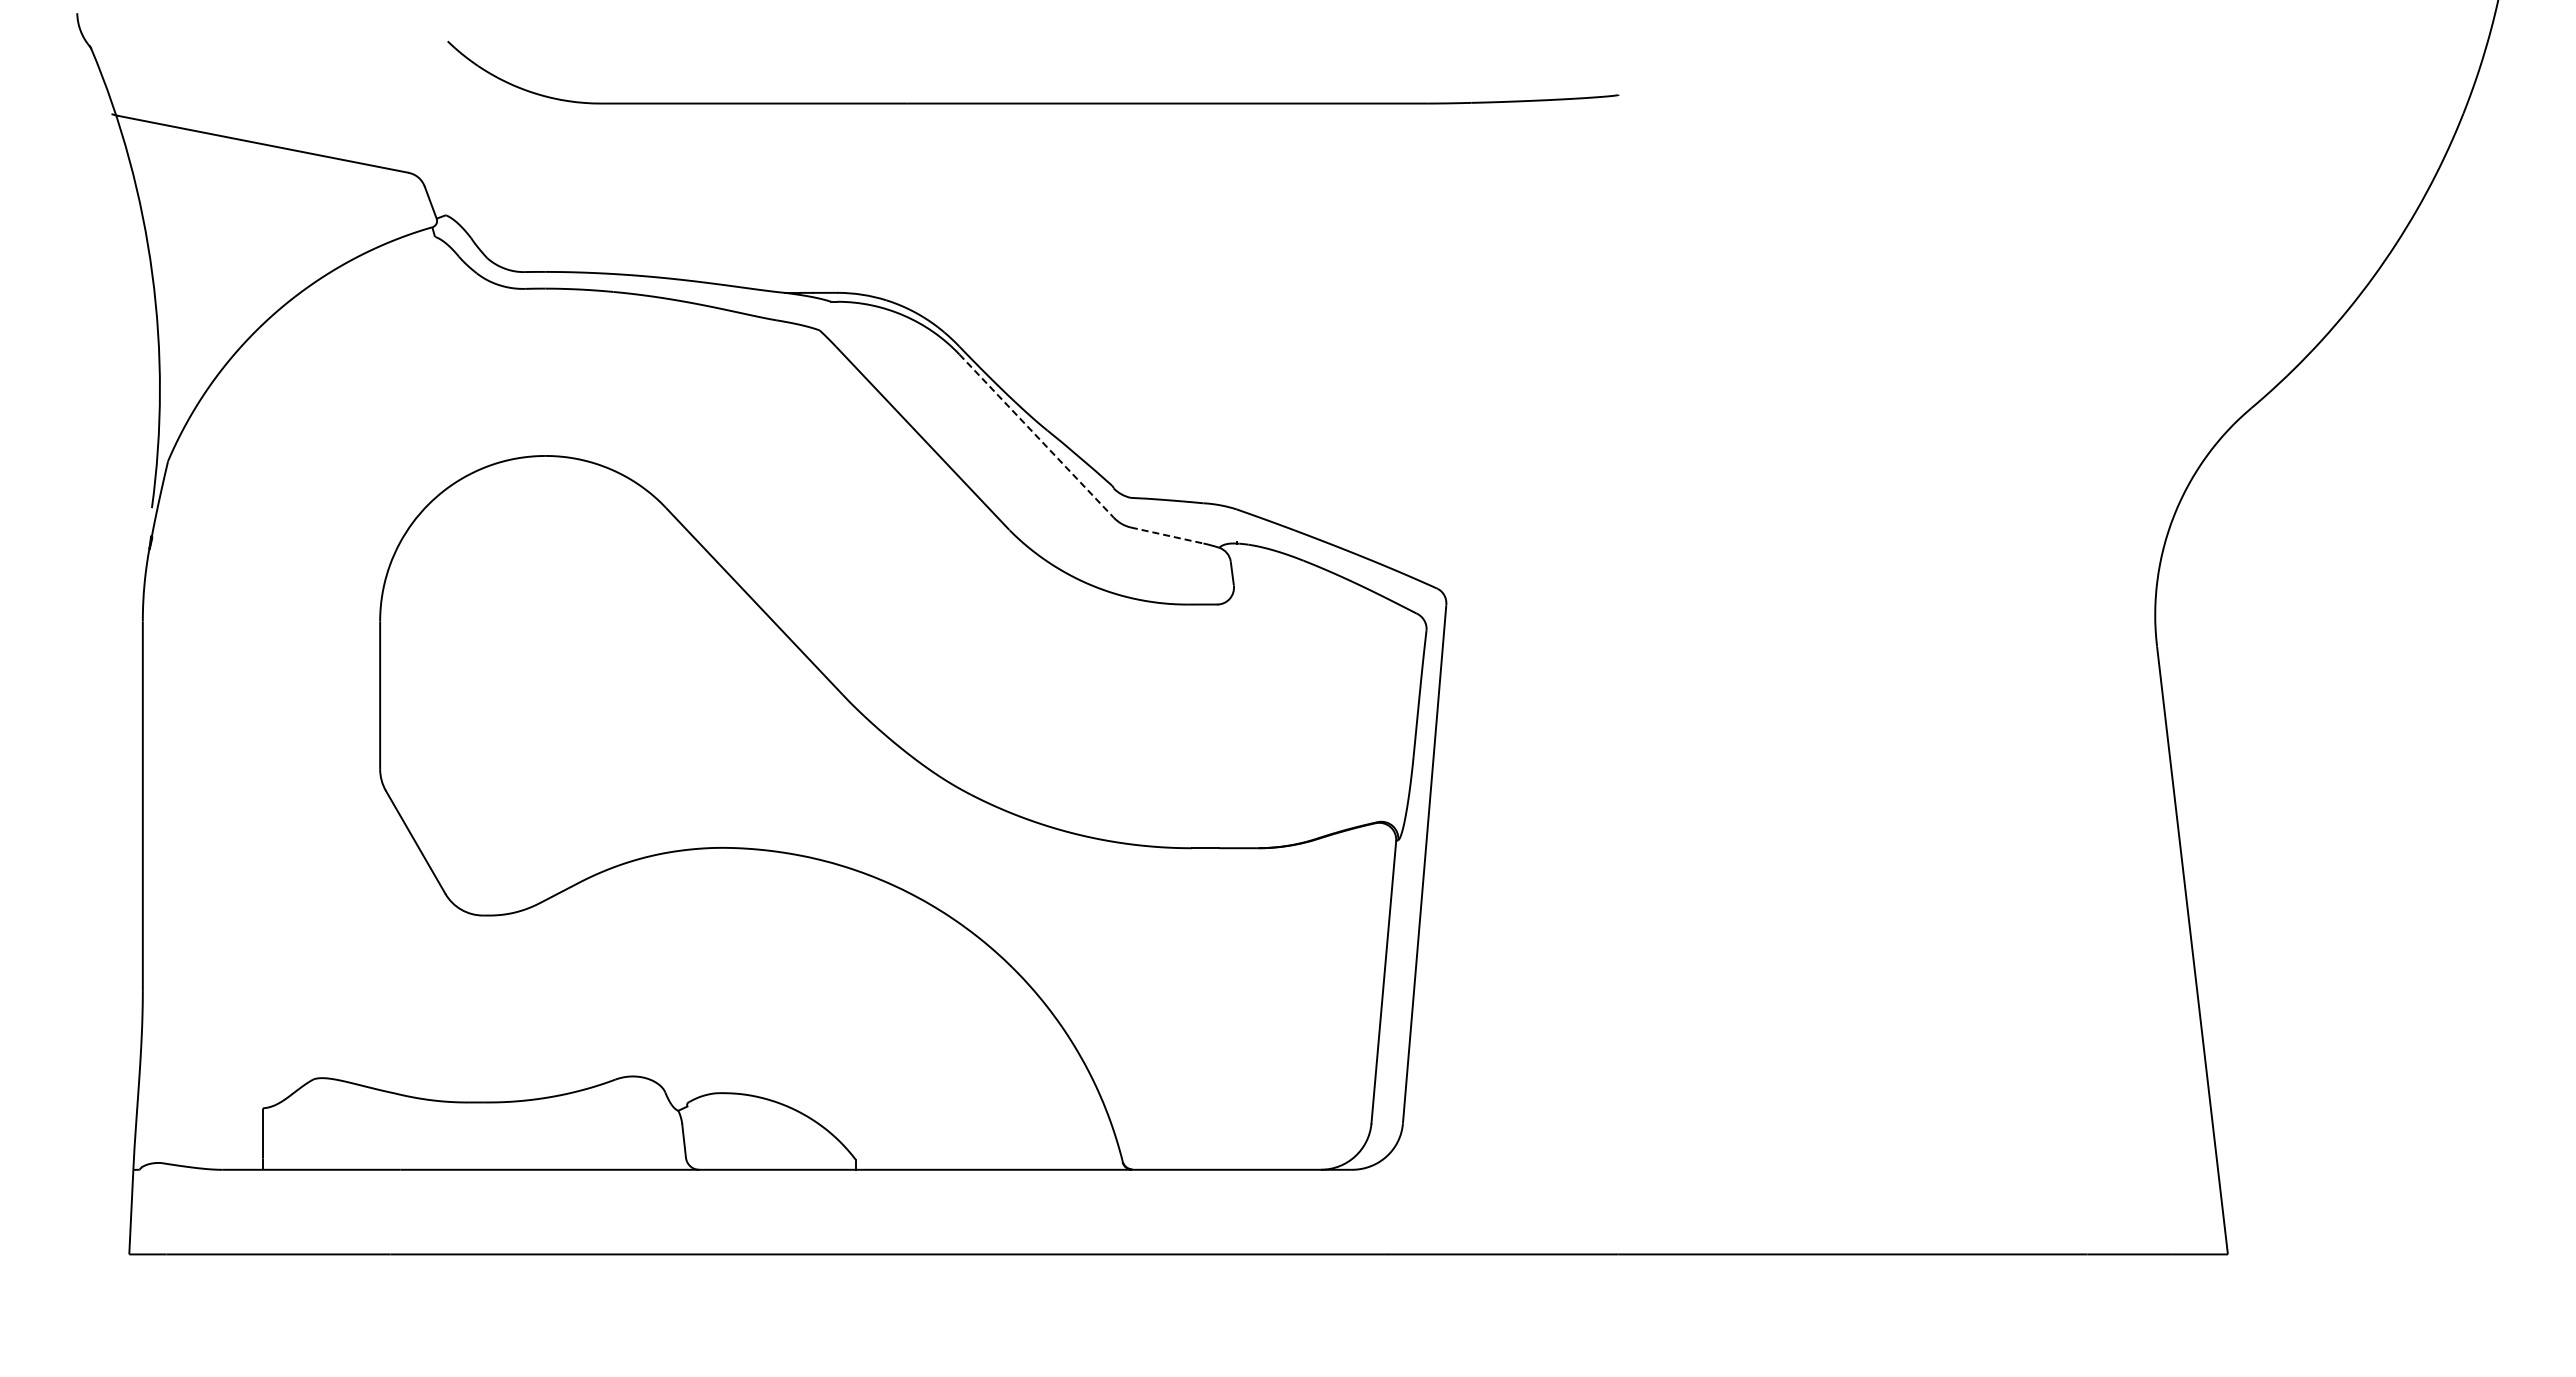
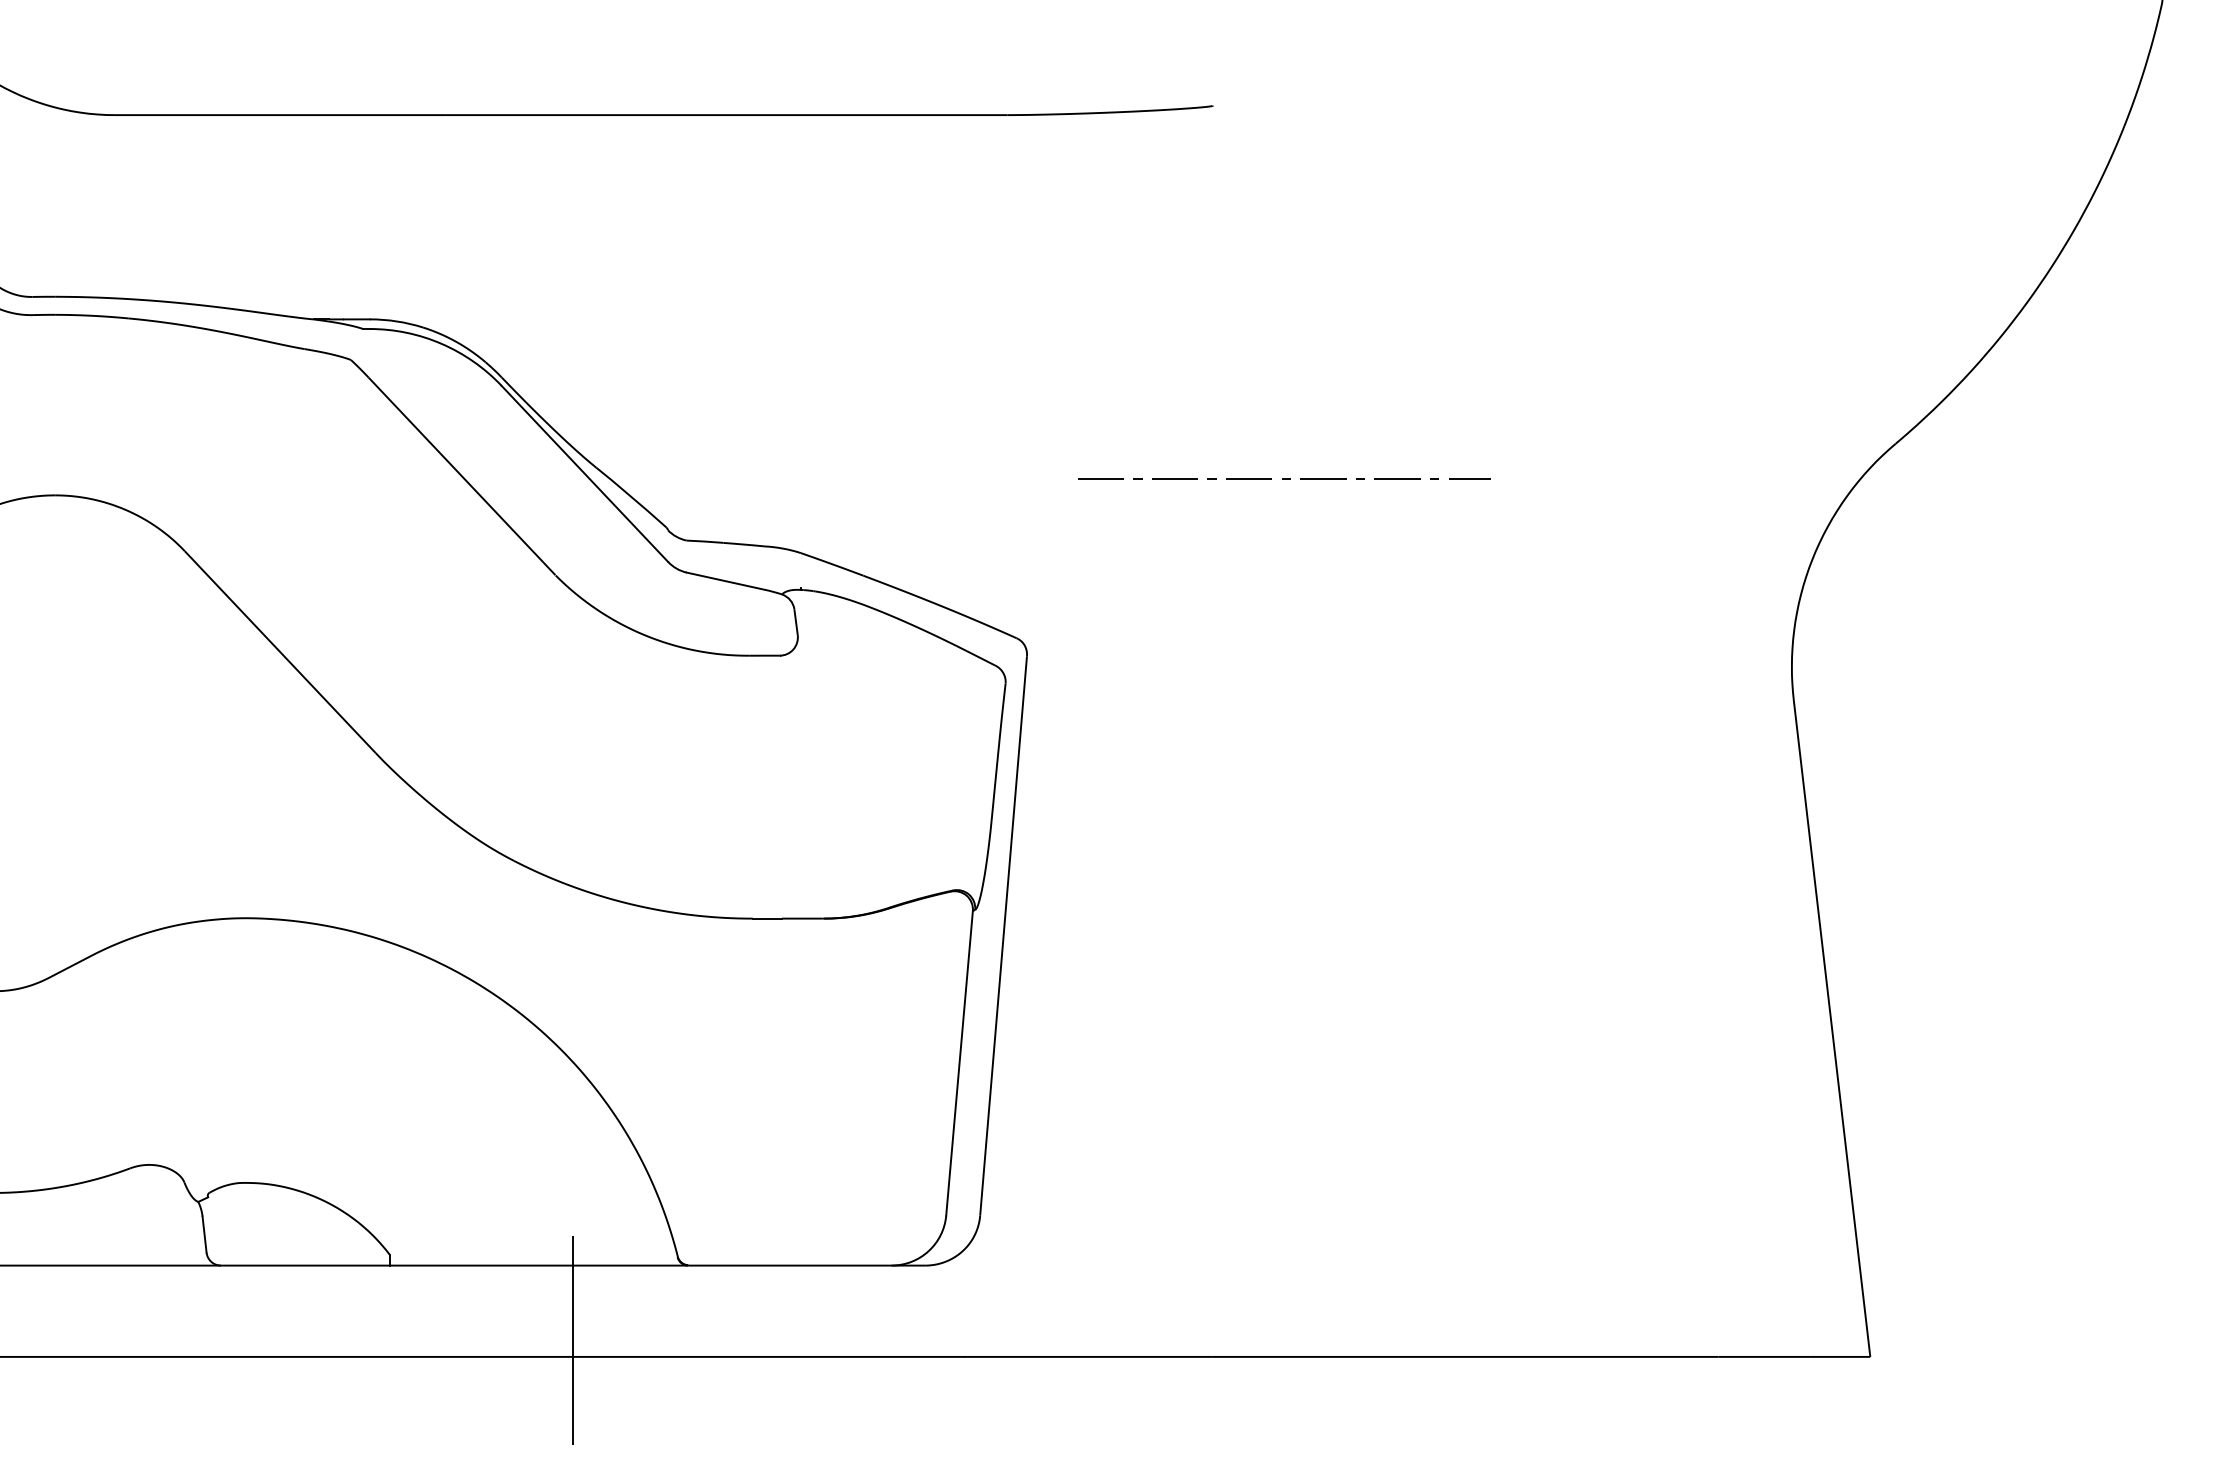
line: (1036, 436) -> (584, 474), dashed -> solid
line: (1684, 440) -> (1283, 478), added
line: (1167, 535) -> (726, 581), dashed -> solid
line: (1025, 1238) -> (572, 1339), added

